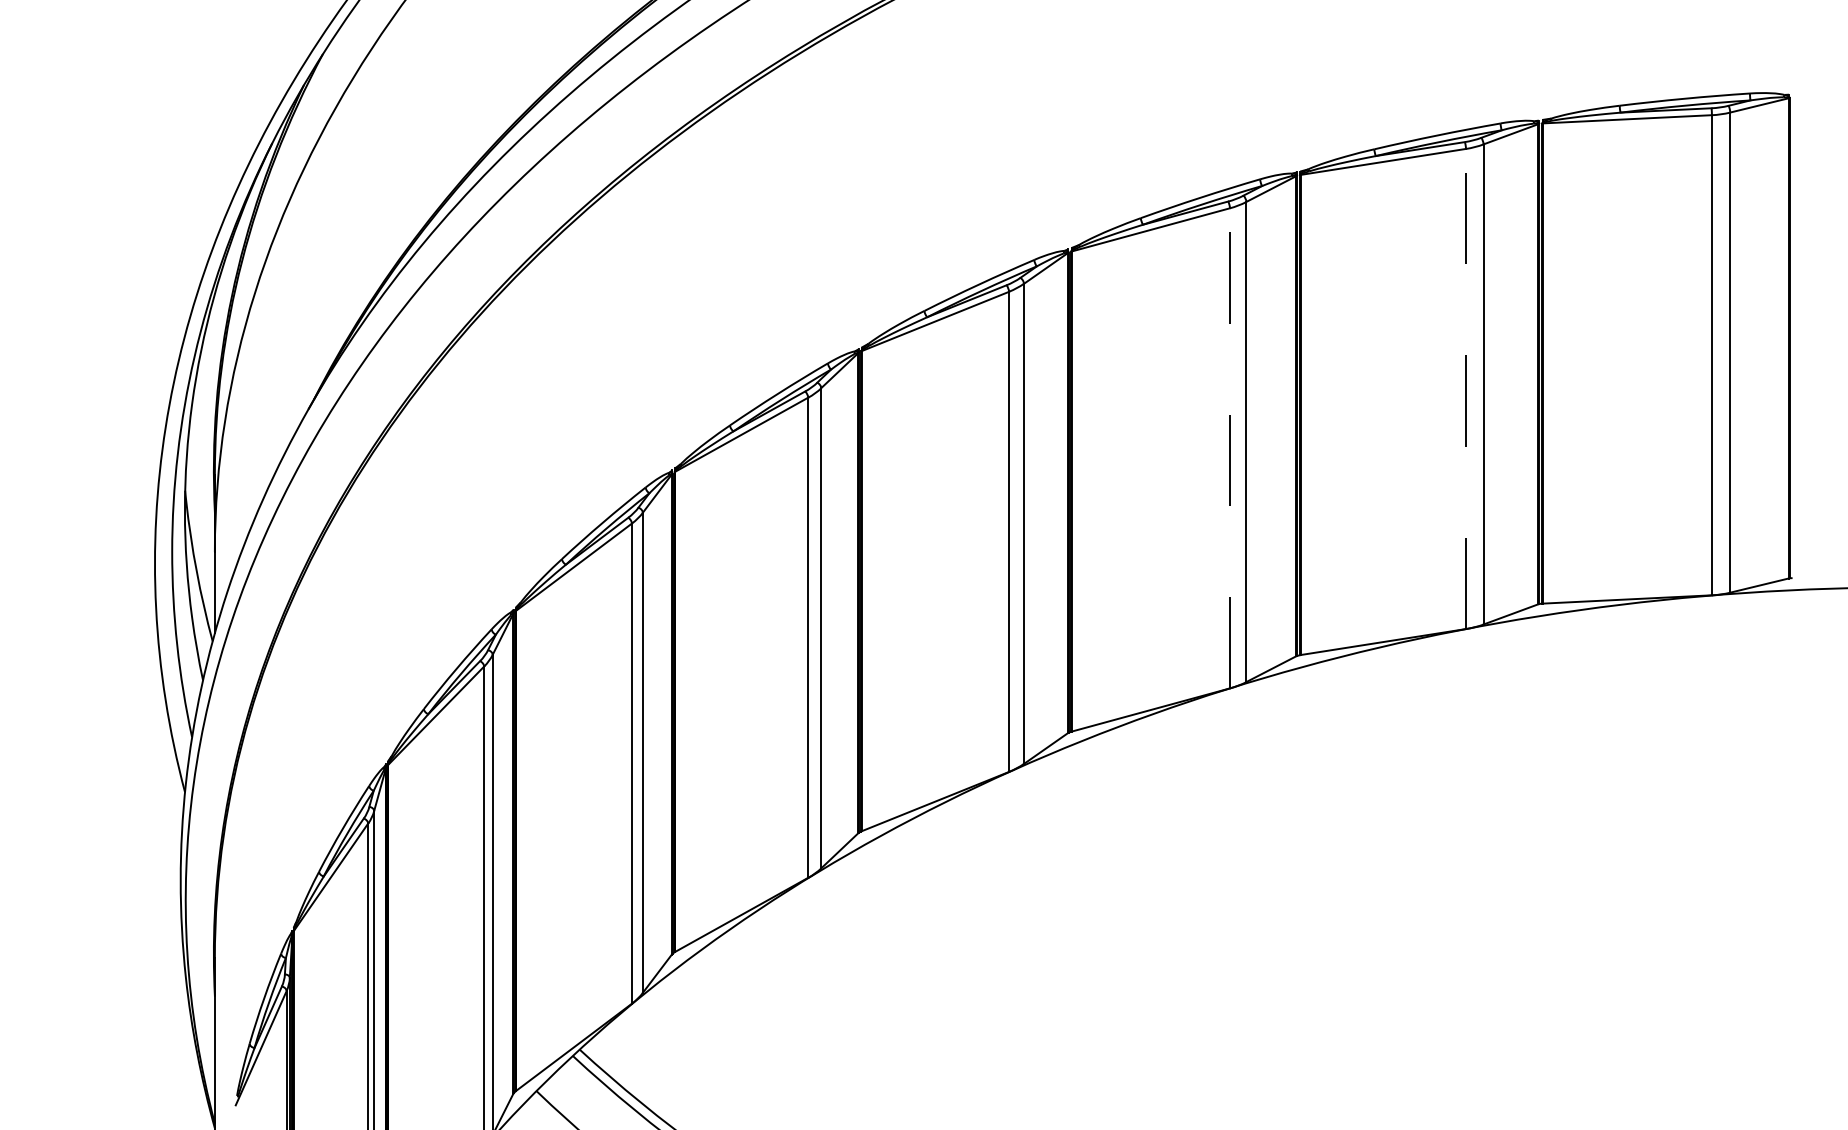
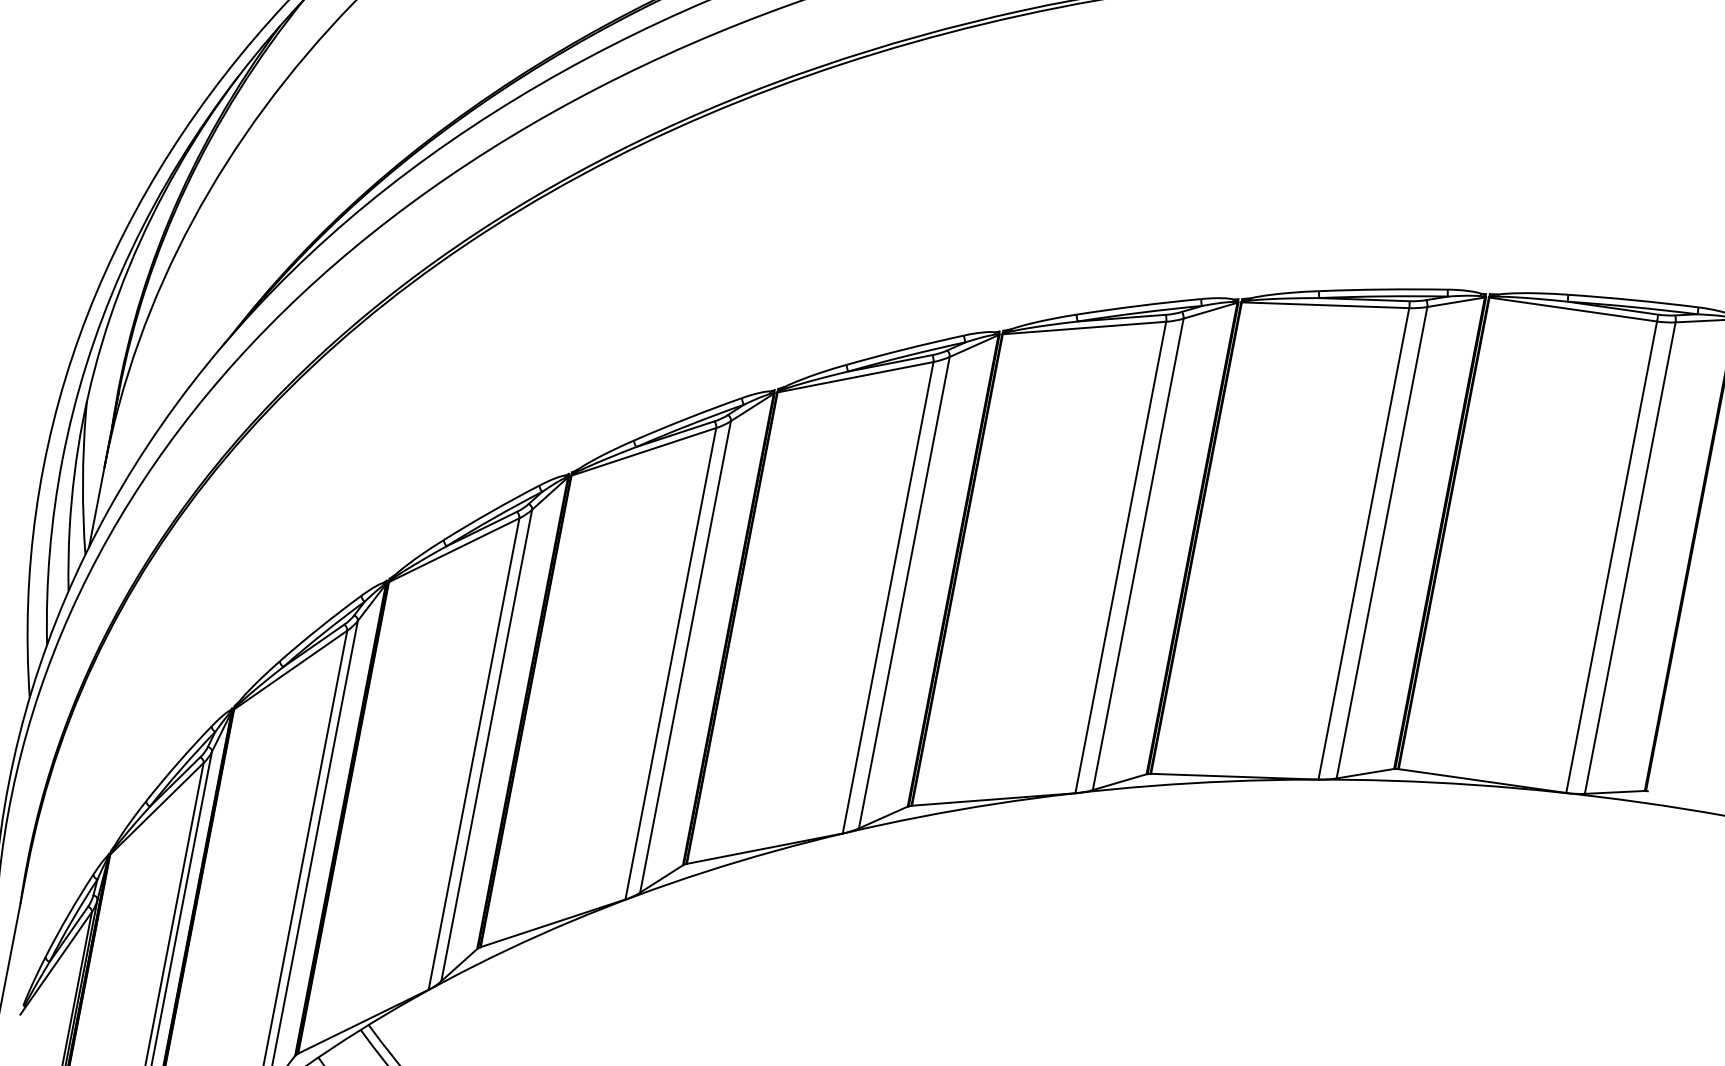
line: (1466, 388) -> (1364, 543), dashed -> solid
line: (1229, 447) -> (1120, 556), dashed -> solid

